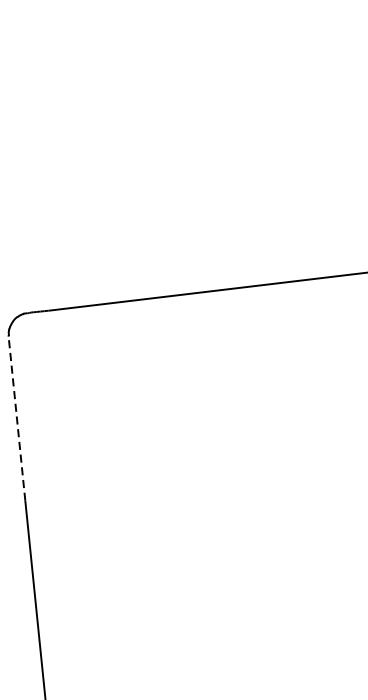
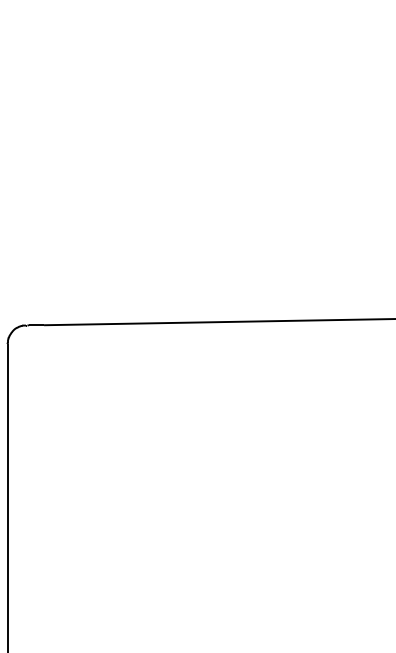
line: (16, 418) -> (7, 414), dashed -> solid

